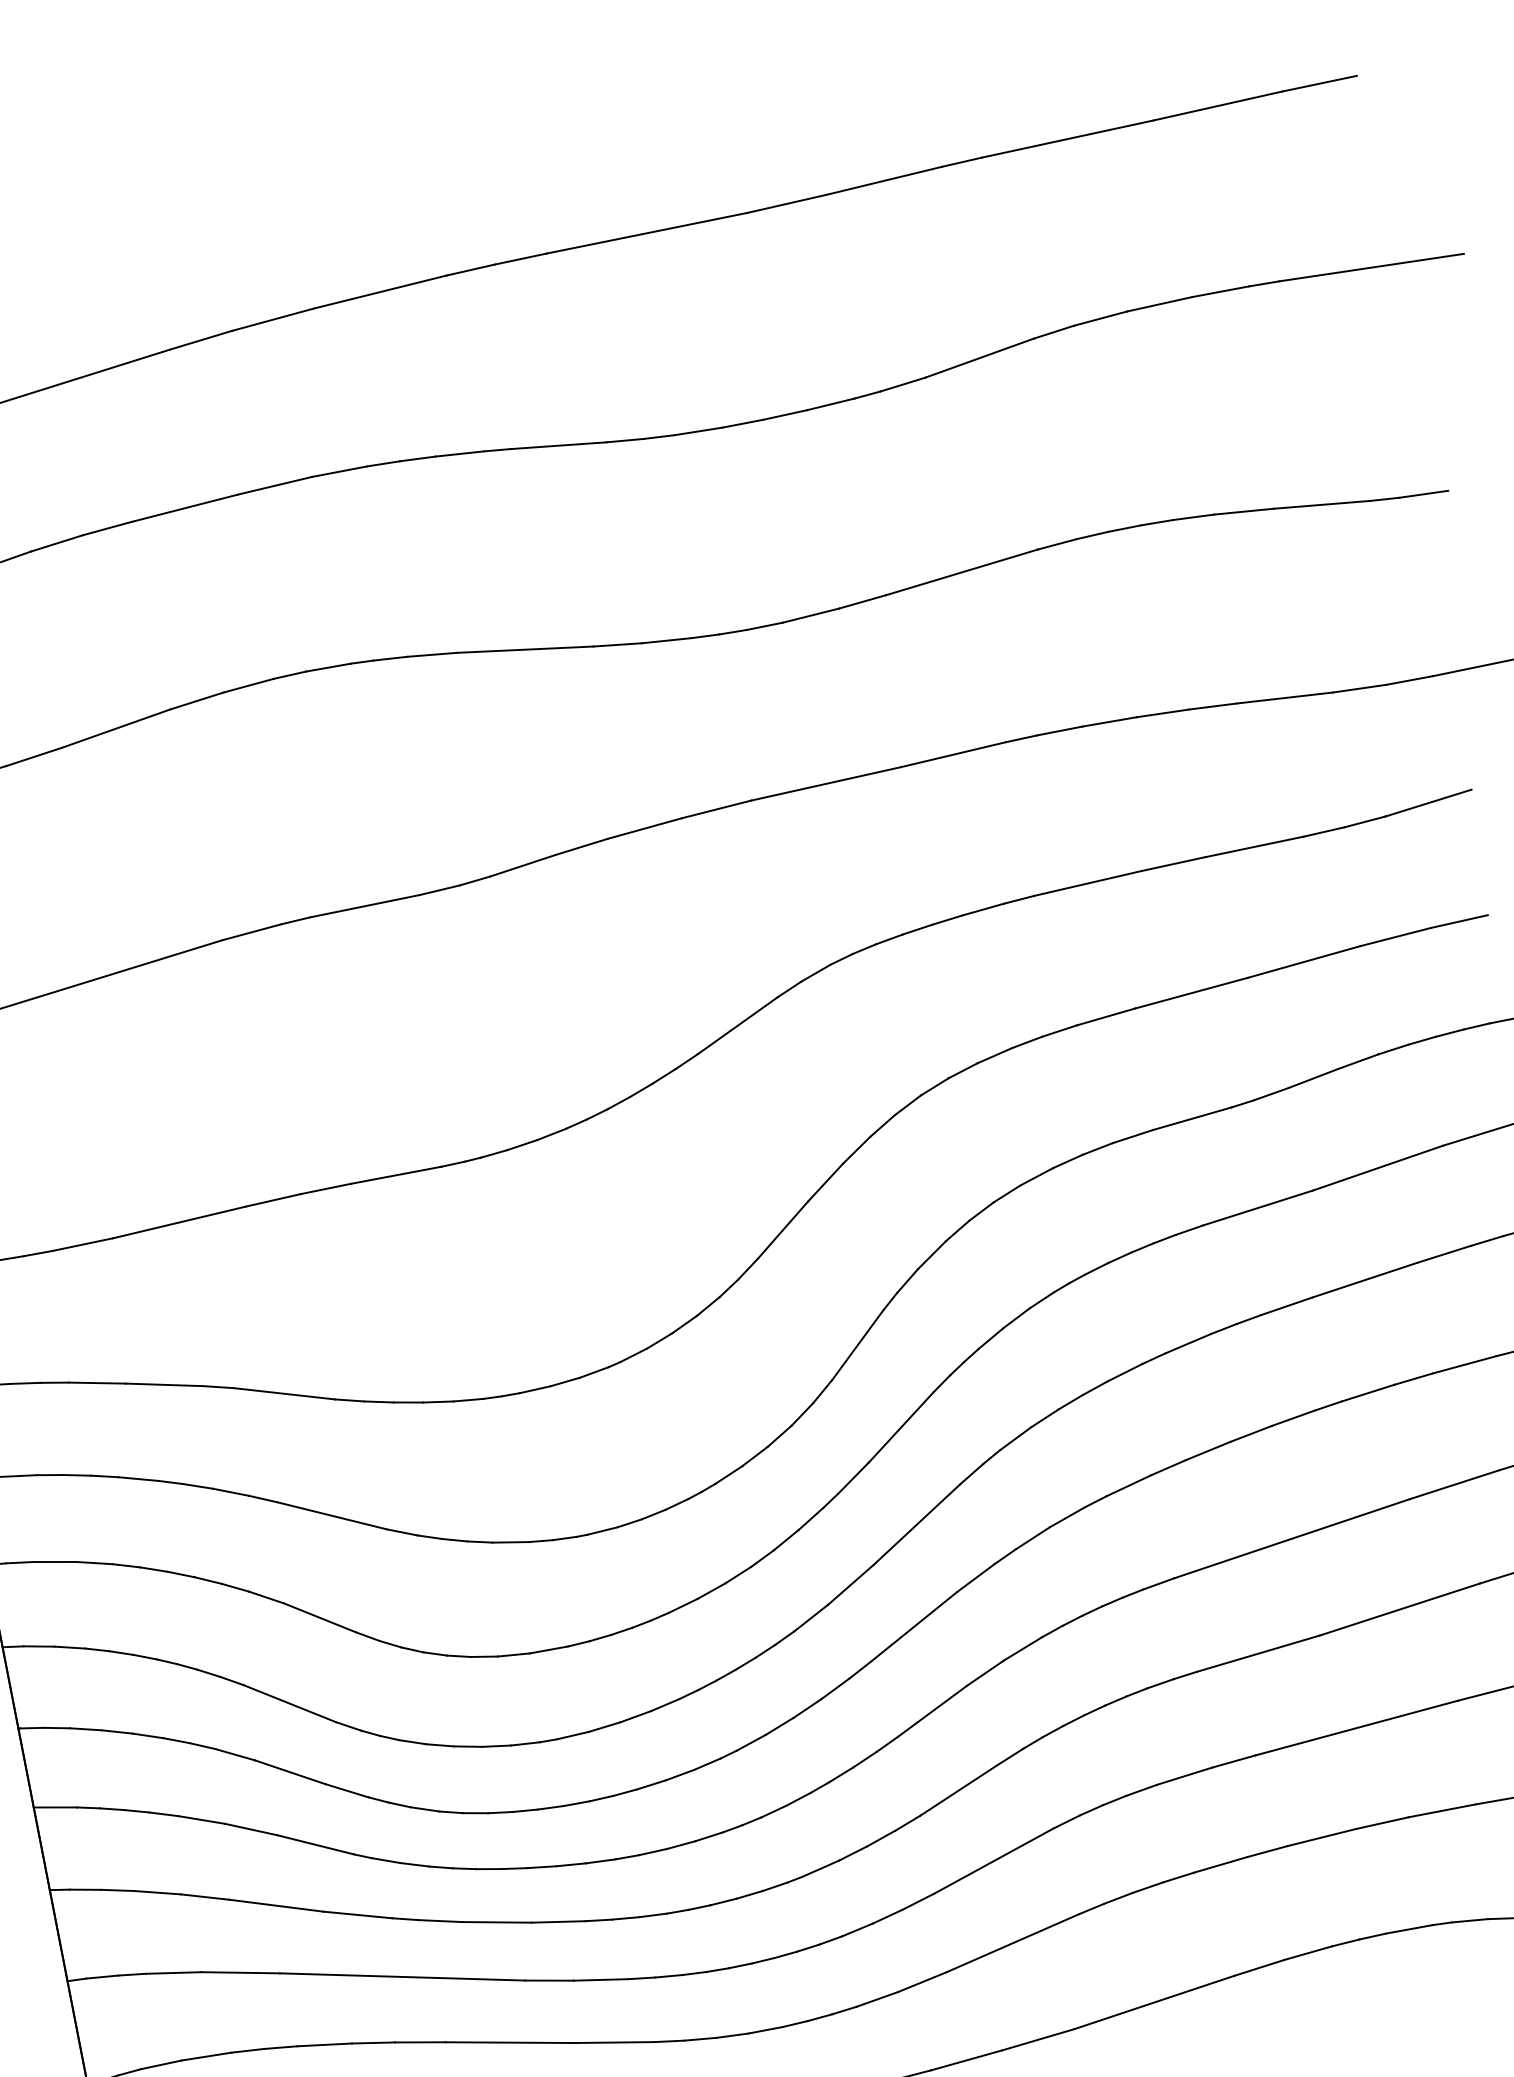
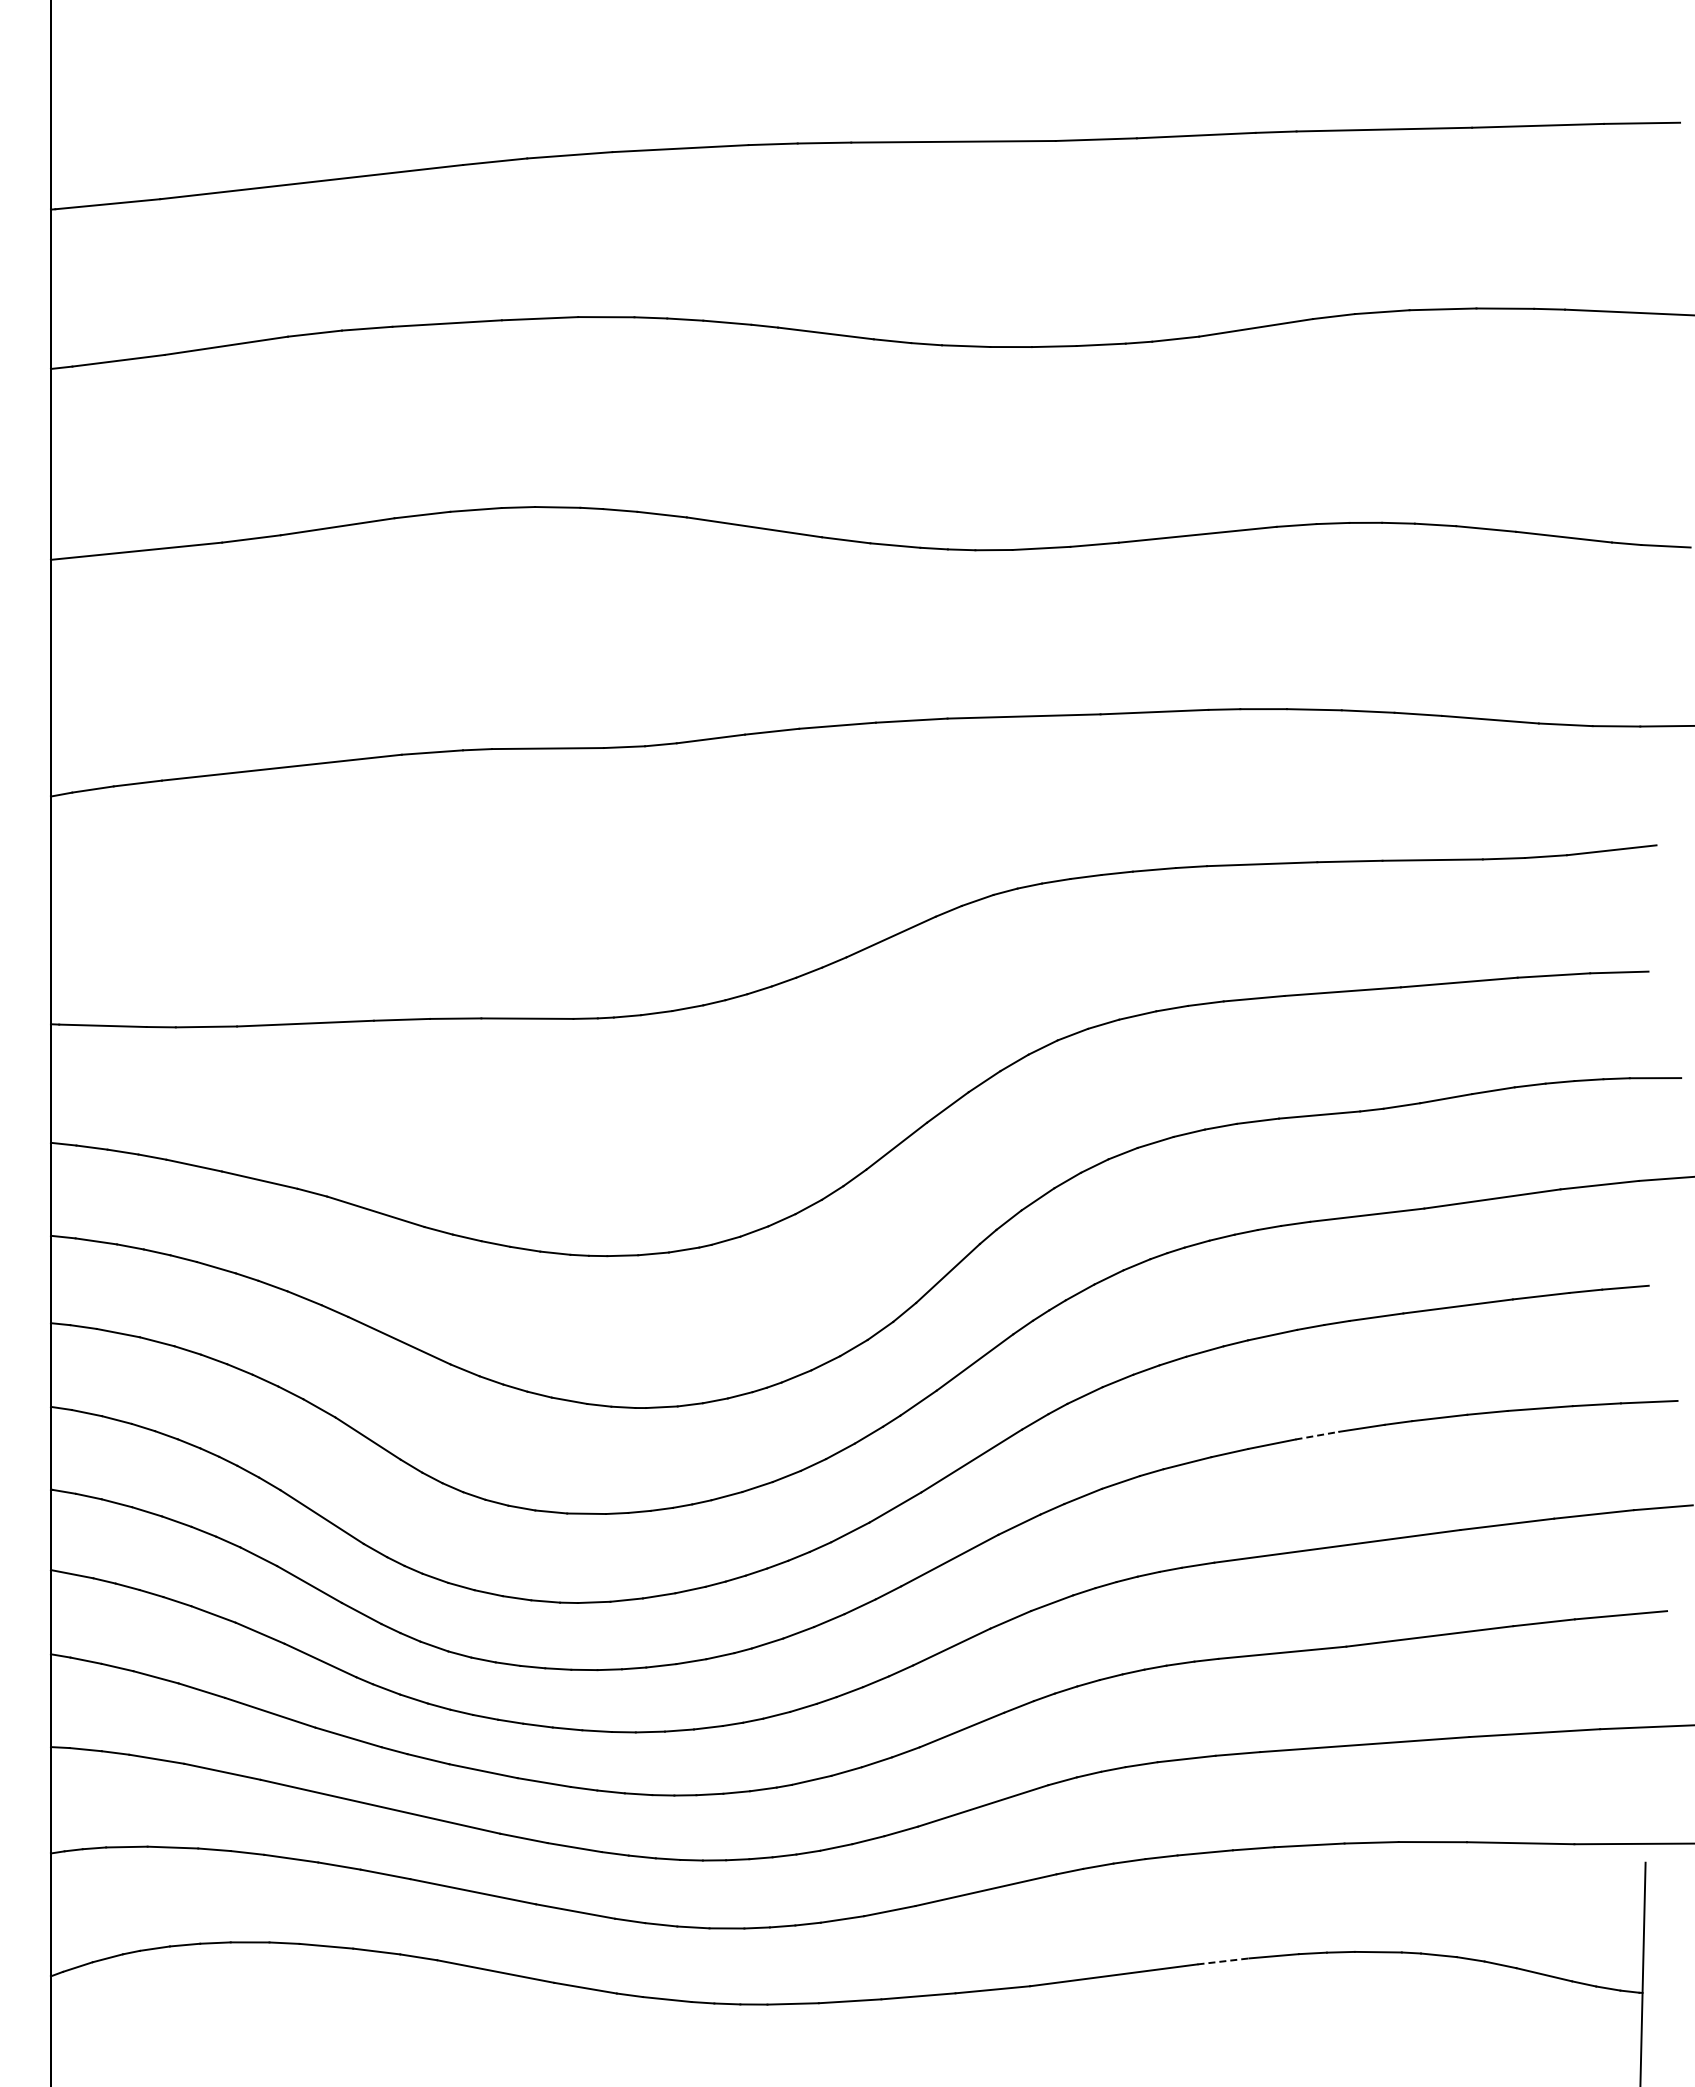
line: (1251, 1433) -> (1317, 1435), solid -> dashed
line: (1259, 1967) -> (1223, 1961), solid -> dashed

